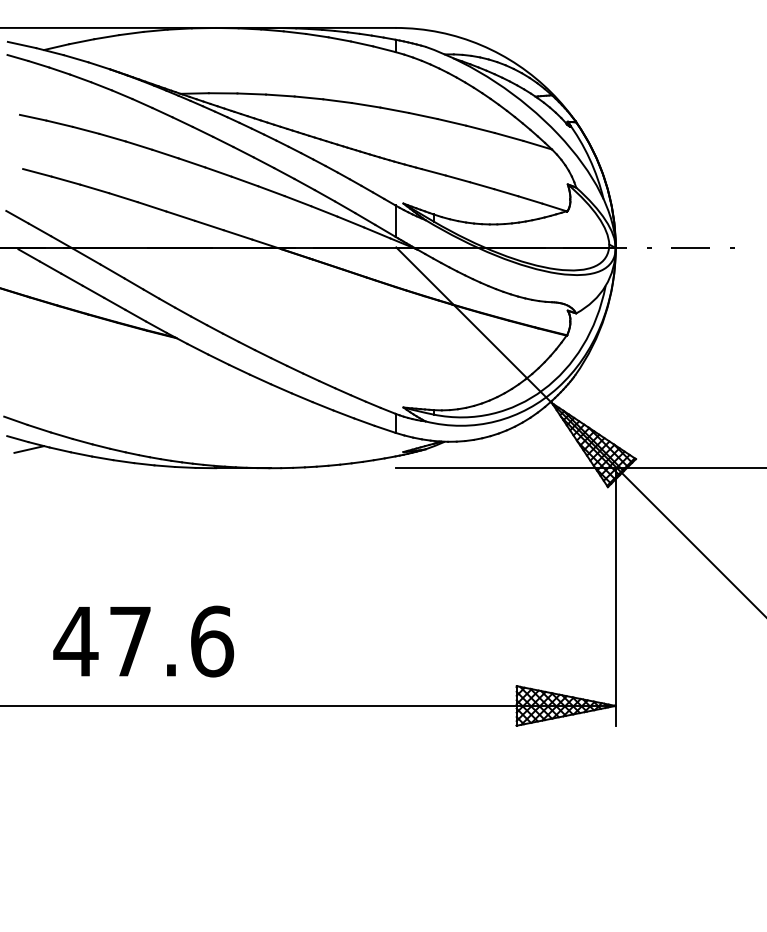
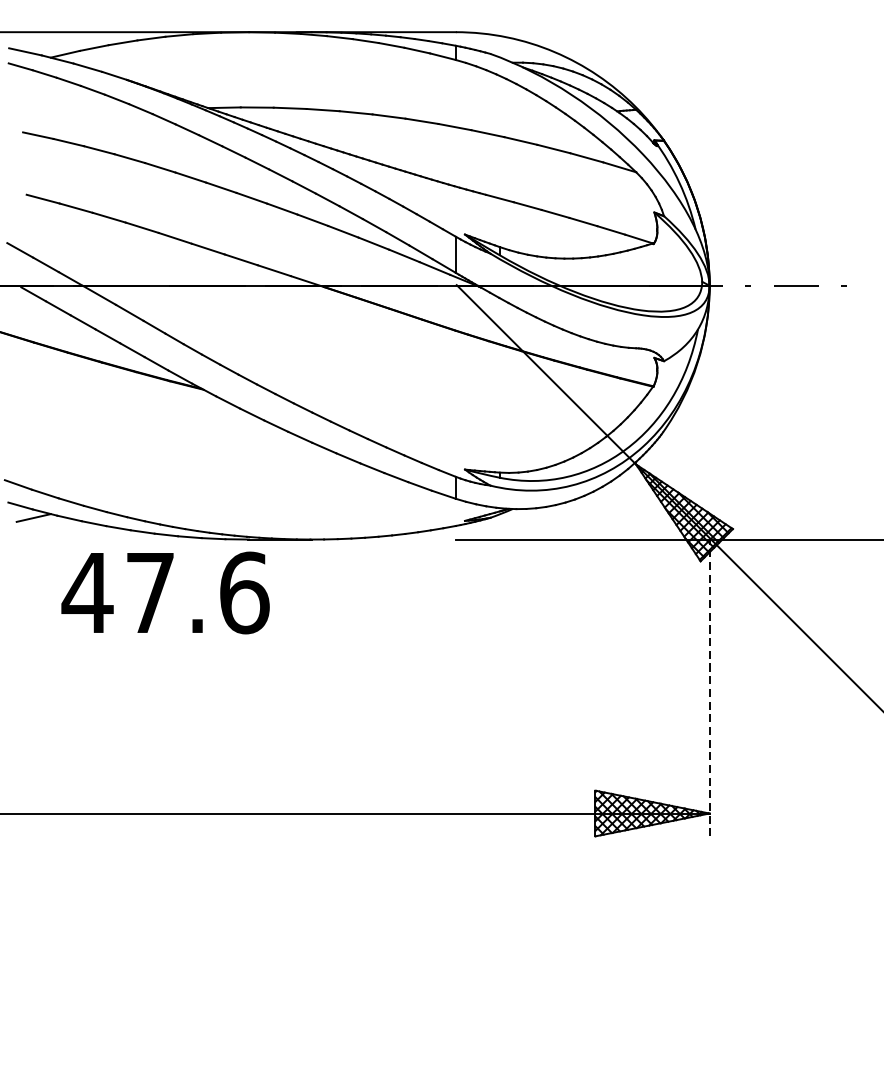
line: (615, 597) -> (709, 688), solid -> dashed
text: (143, 641) -> (165, 592), moved

